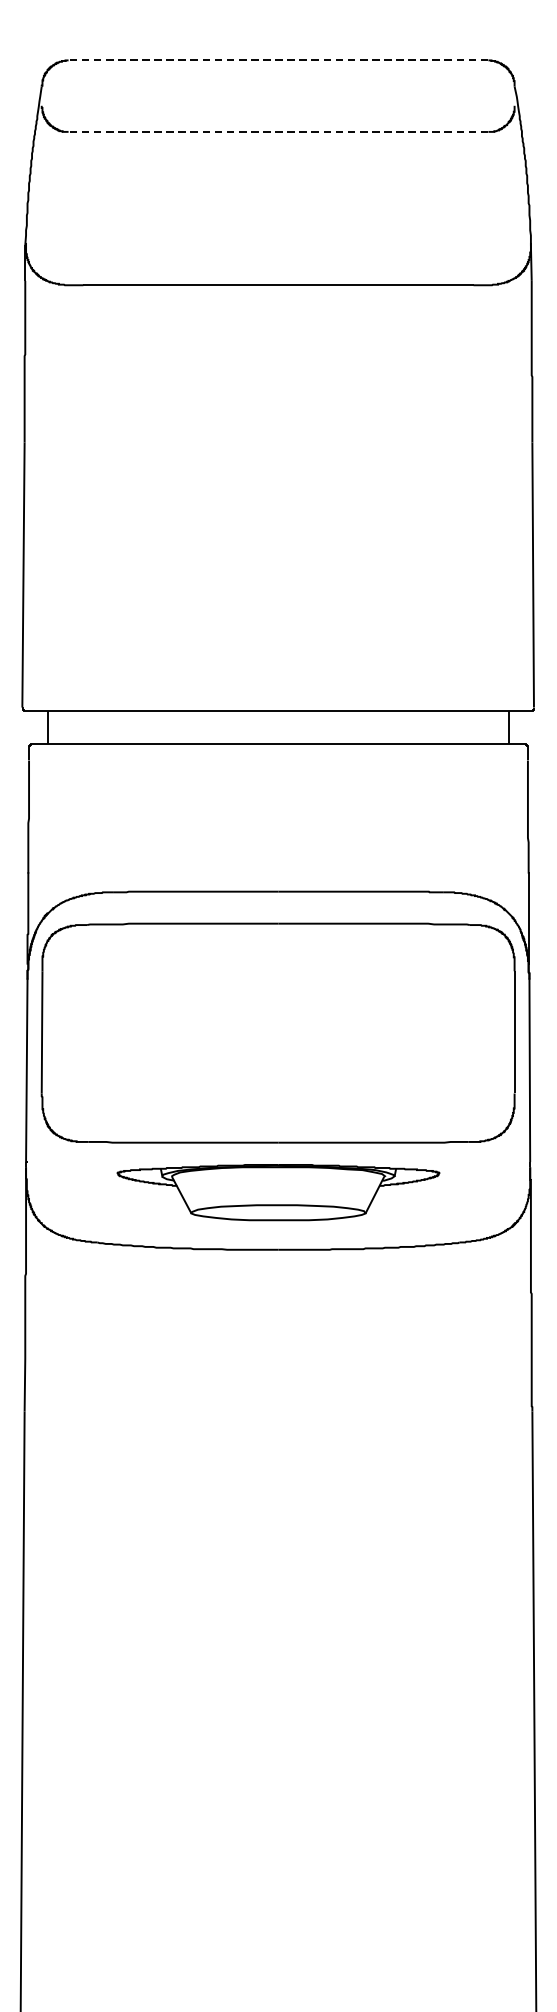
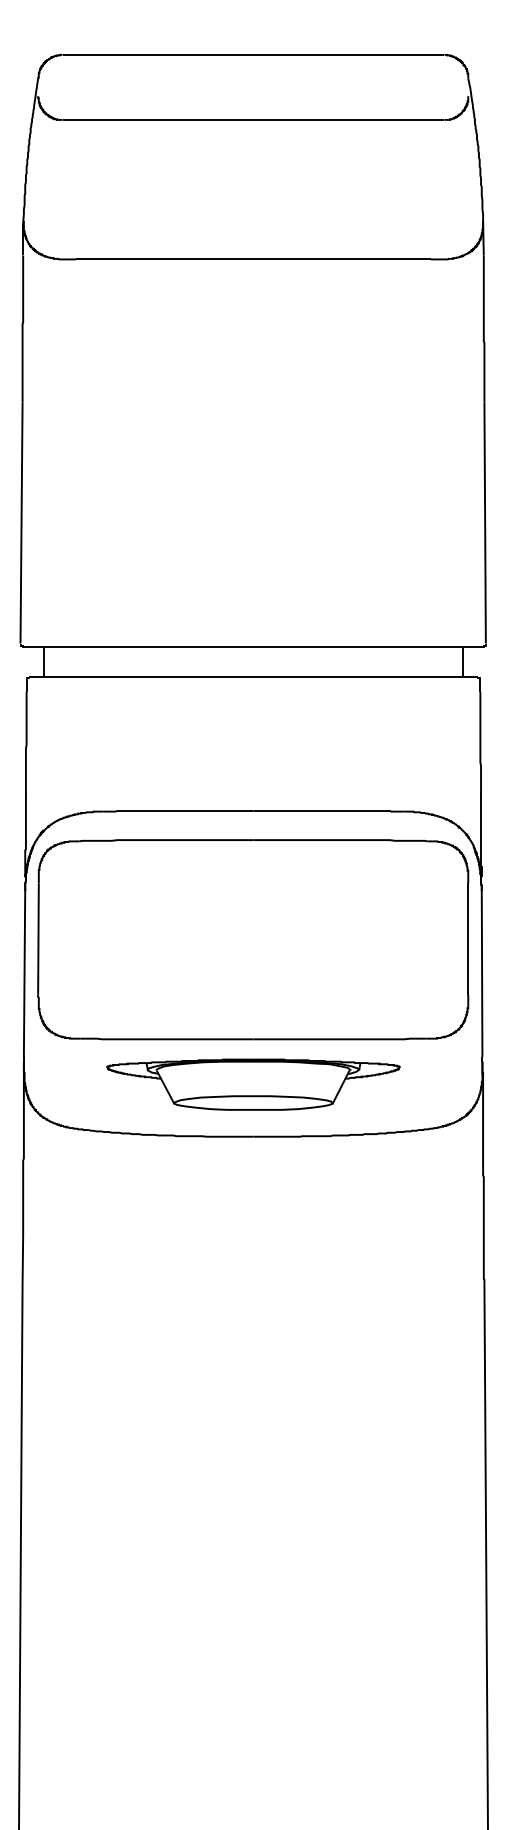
line: (278, 59) -> (253, 54), dashed -> solid
line: (278, 131) -> (253, 119), dashed -> solid

